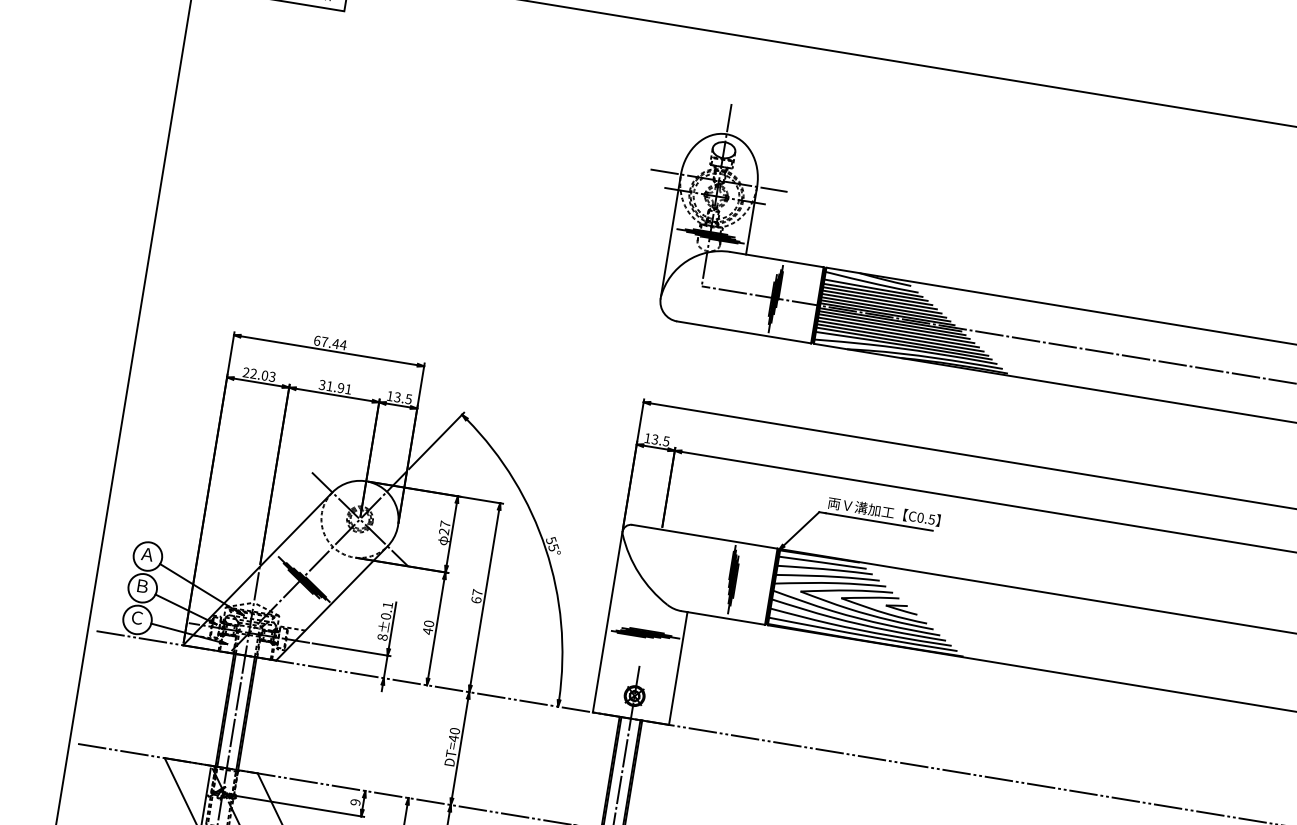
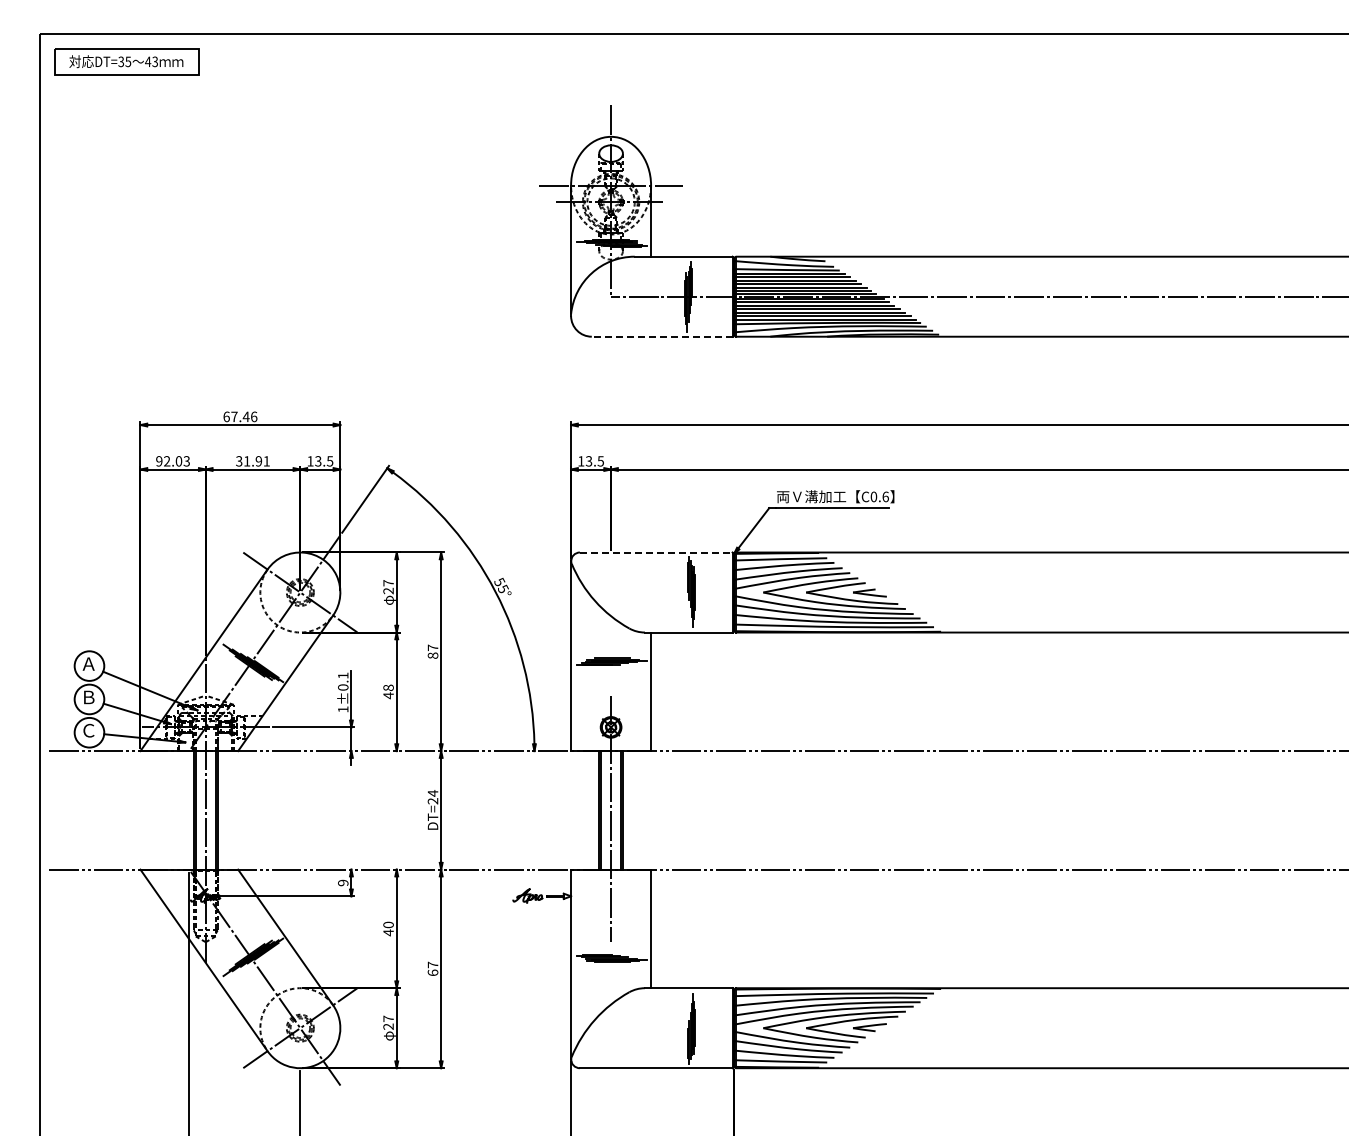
line: (743, 332) -> (661, 336), solid -> dashed
text: (342, 344) -> (253, 416), 67.44 -> 67.46
text: (246, 372) -> (159, 461), 22.03 -> 92.03
text: (931, 519) -> (885, 496), C0.5 -> C0.6
line: (705, 536) -> (656, 552), solid -> dashed
text: (475, 599) -> (432, 655), 67 -> 87
text: (429, 623) -> (388, 687), 40 -> 48
text: (382, 637) -> (343, 709), 8±0.1 -> 1±0.1
text: (453, 735) -> (432, 797), DT=40 -> DT=24

